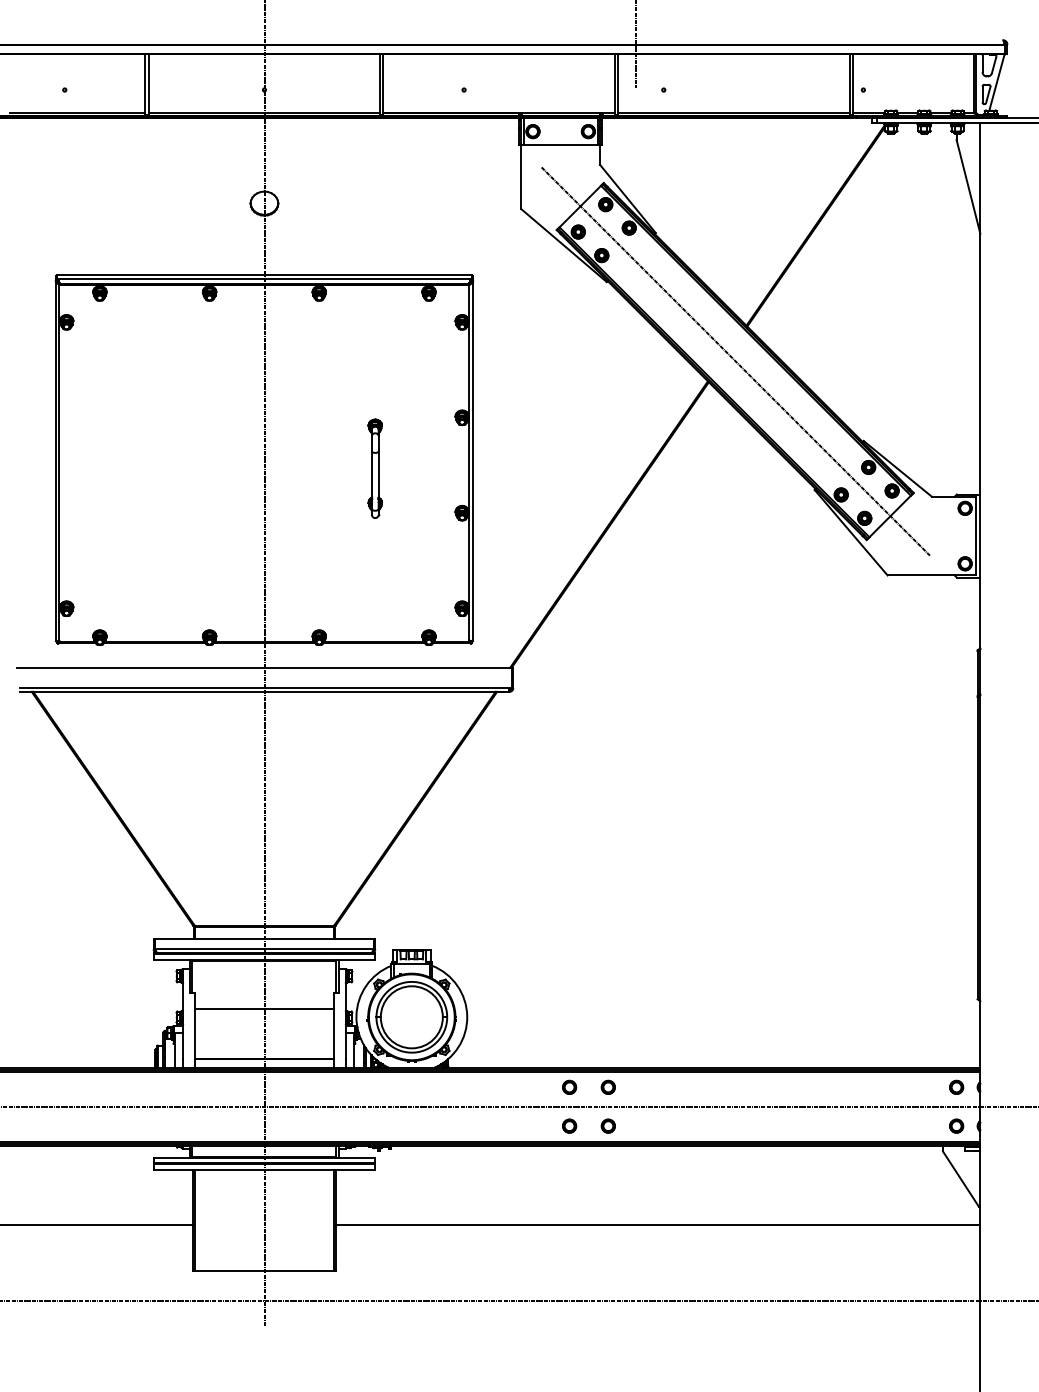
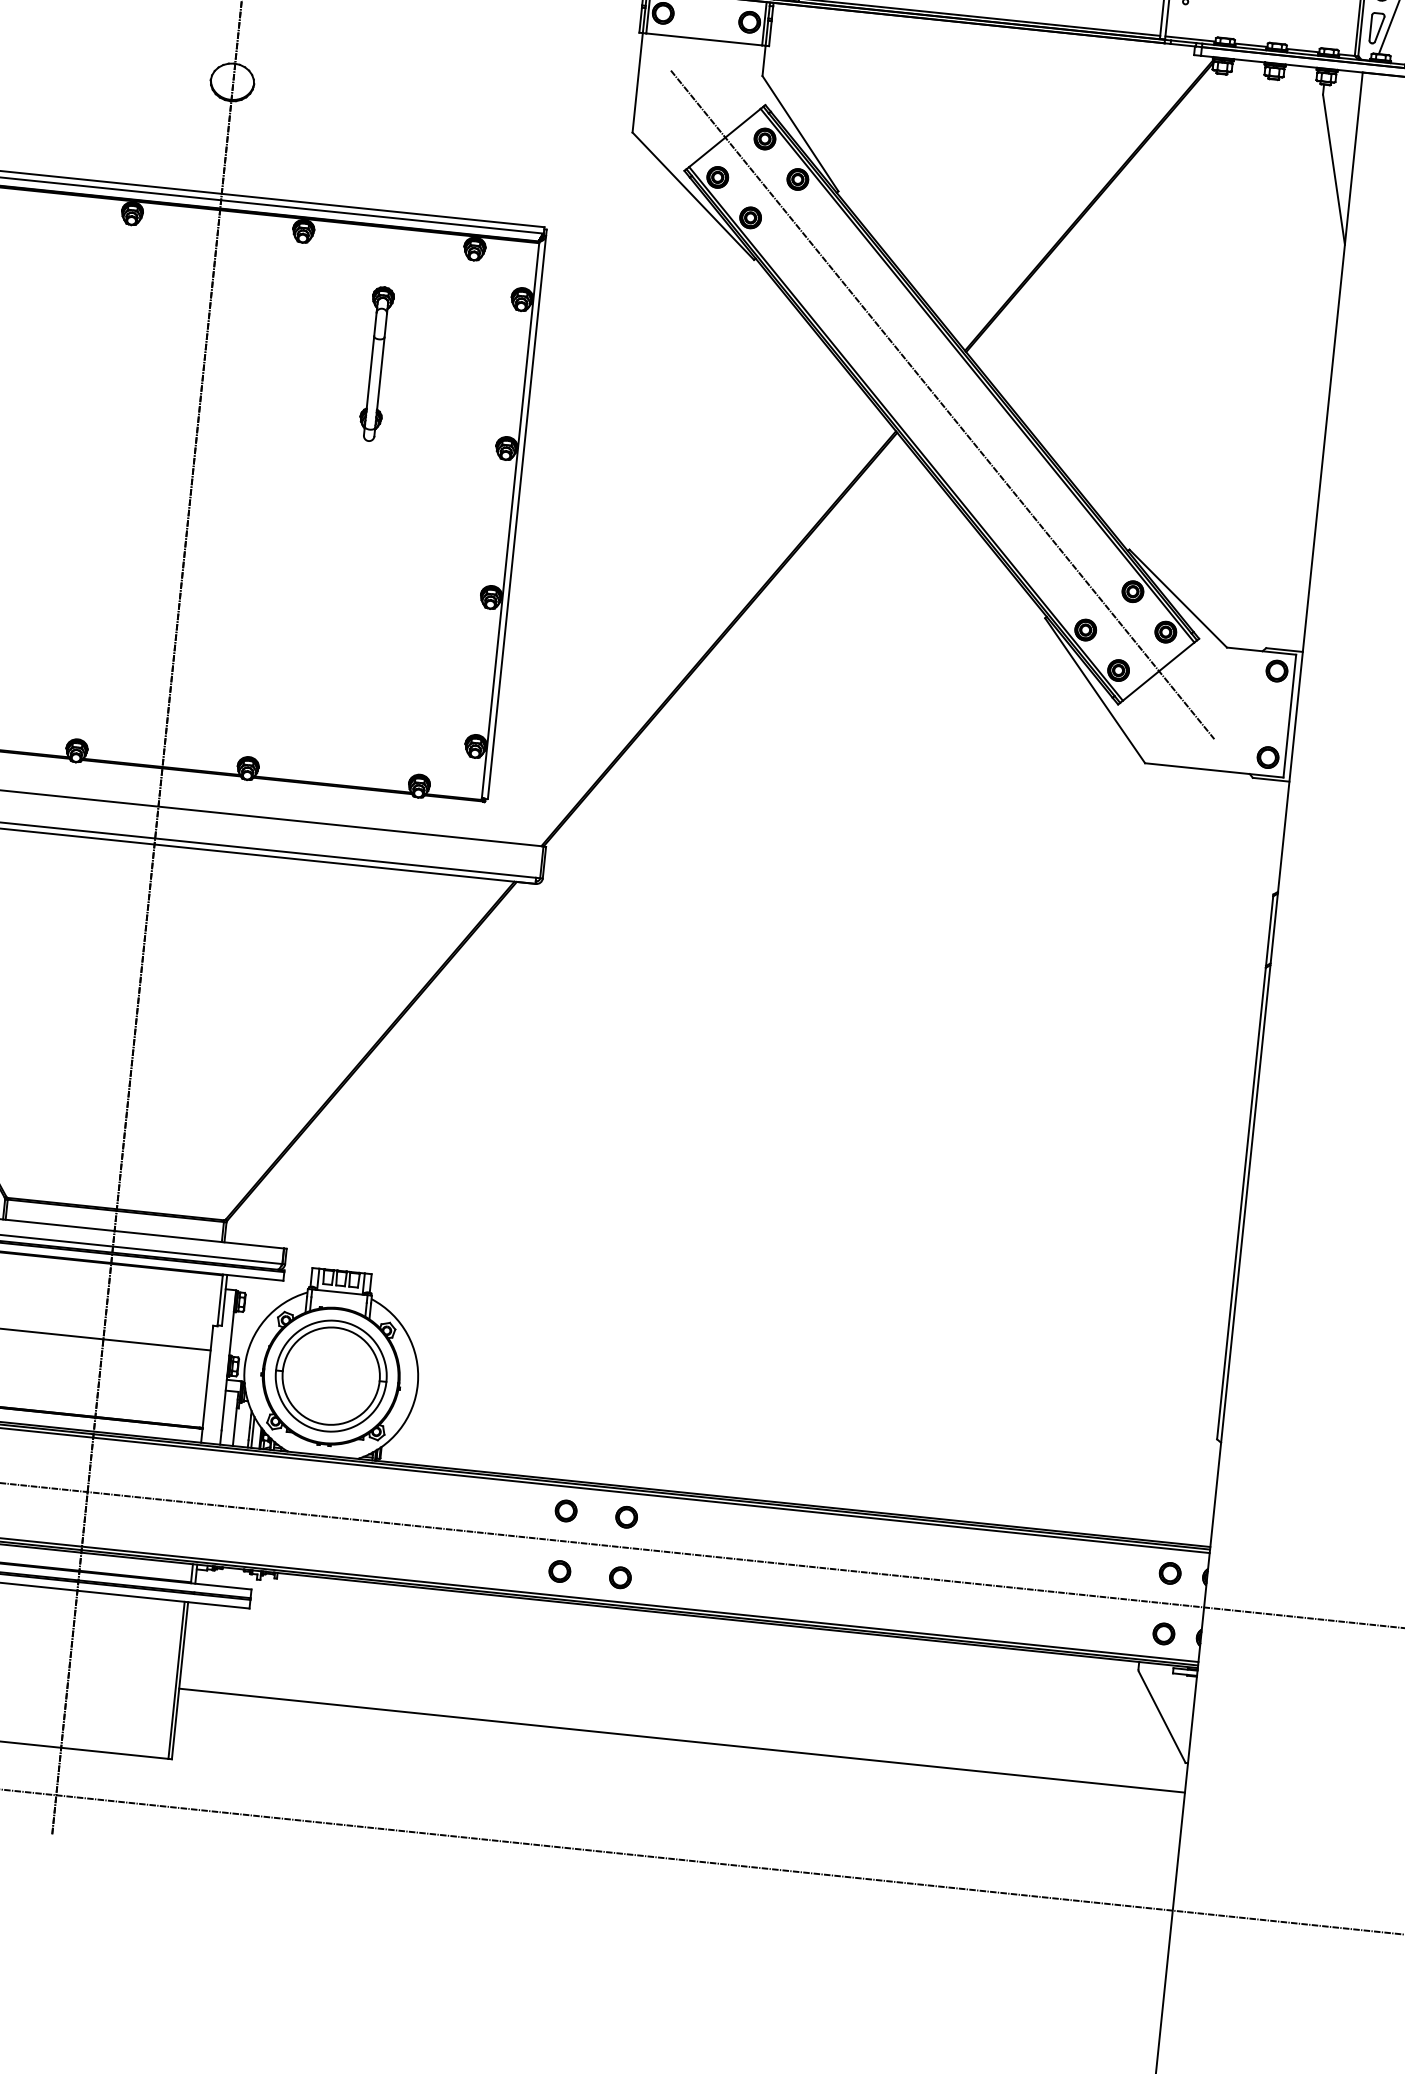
part: (374, 468) -> (375, 363), moved

